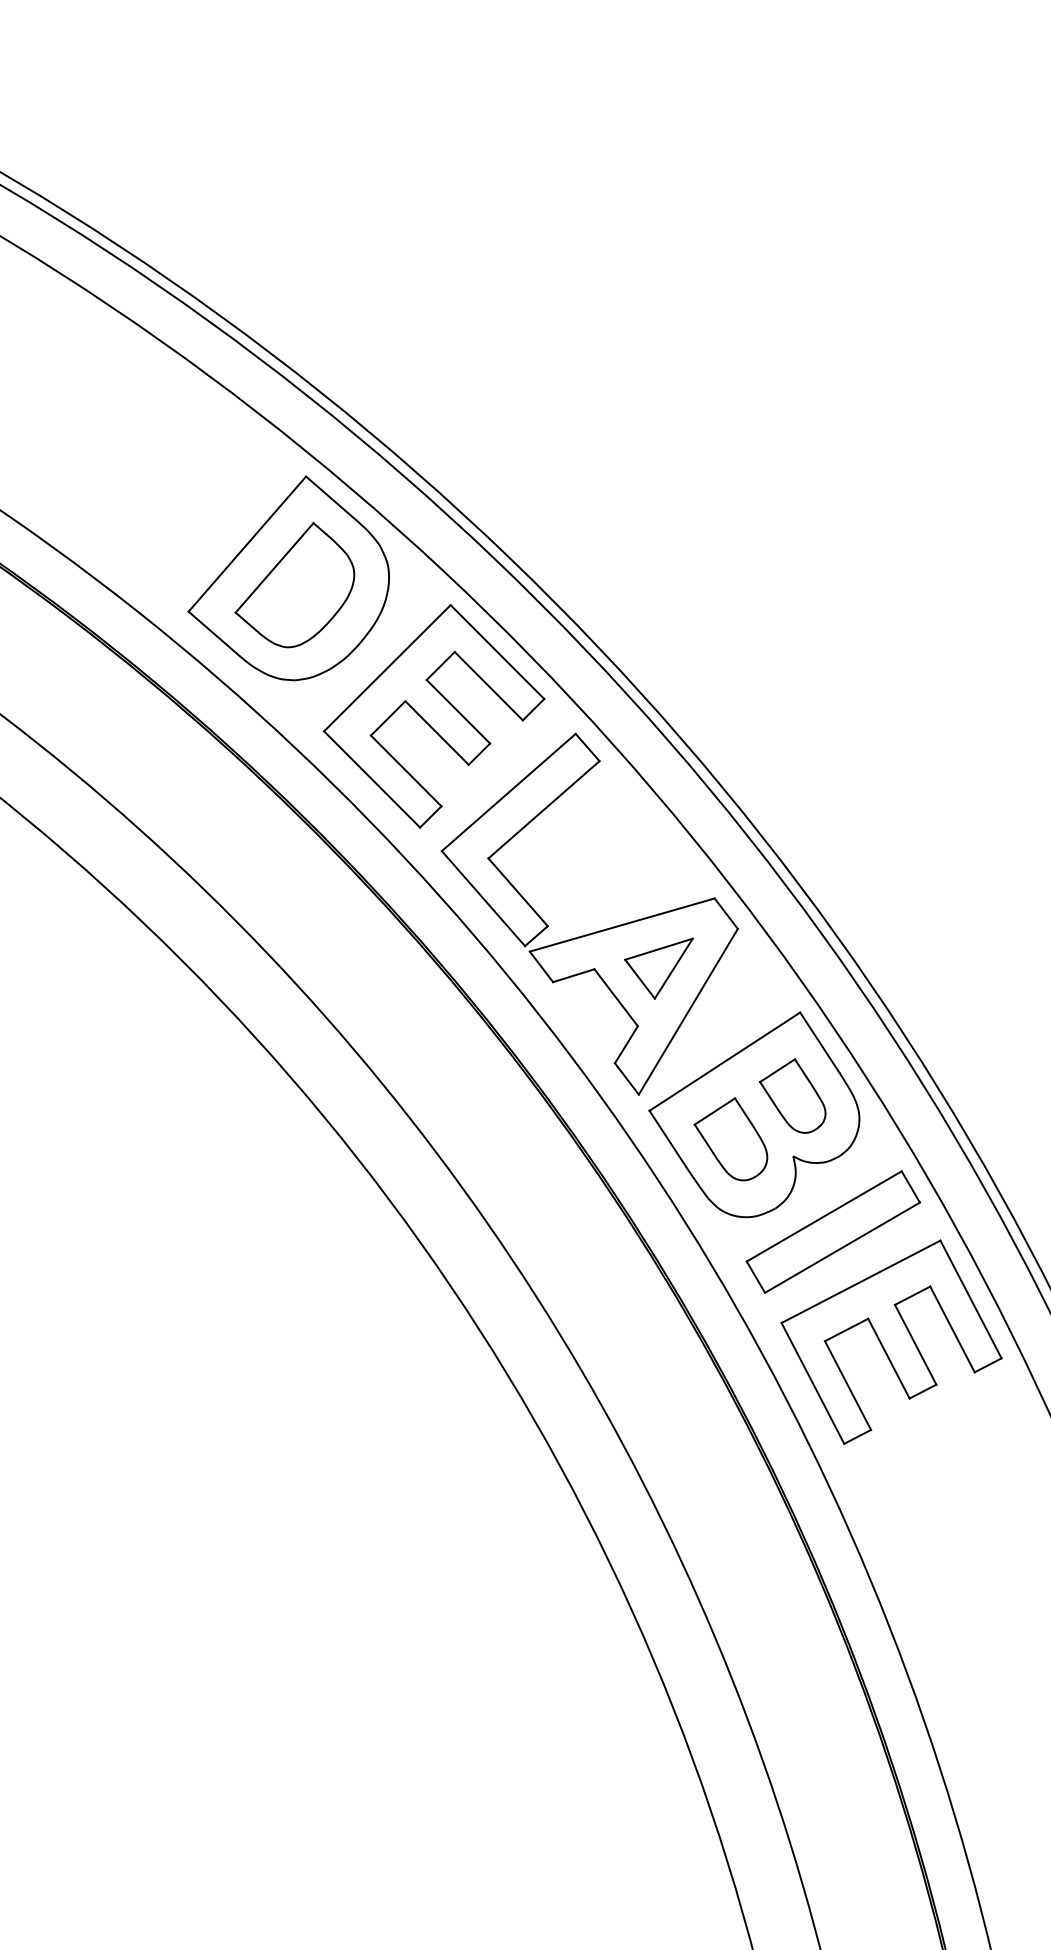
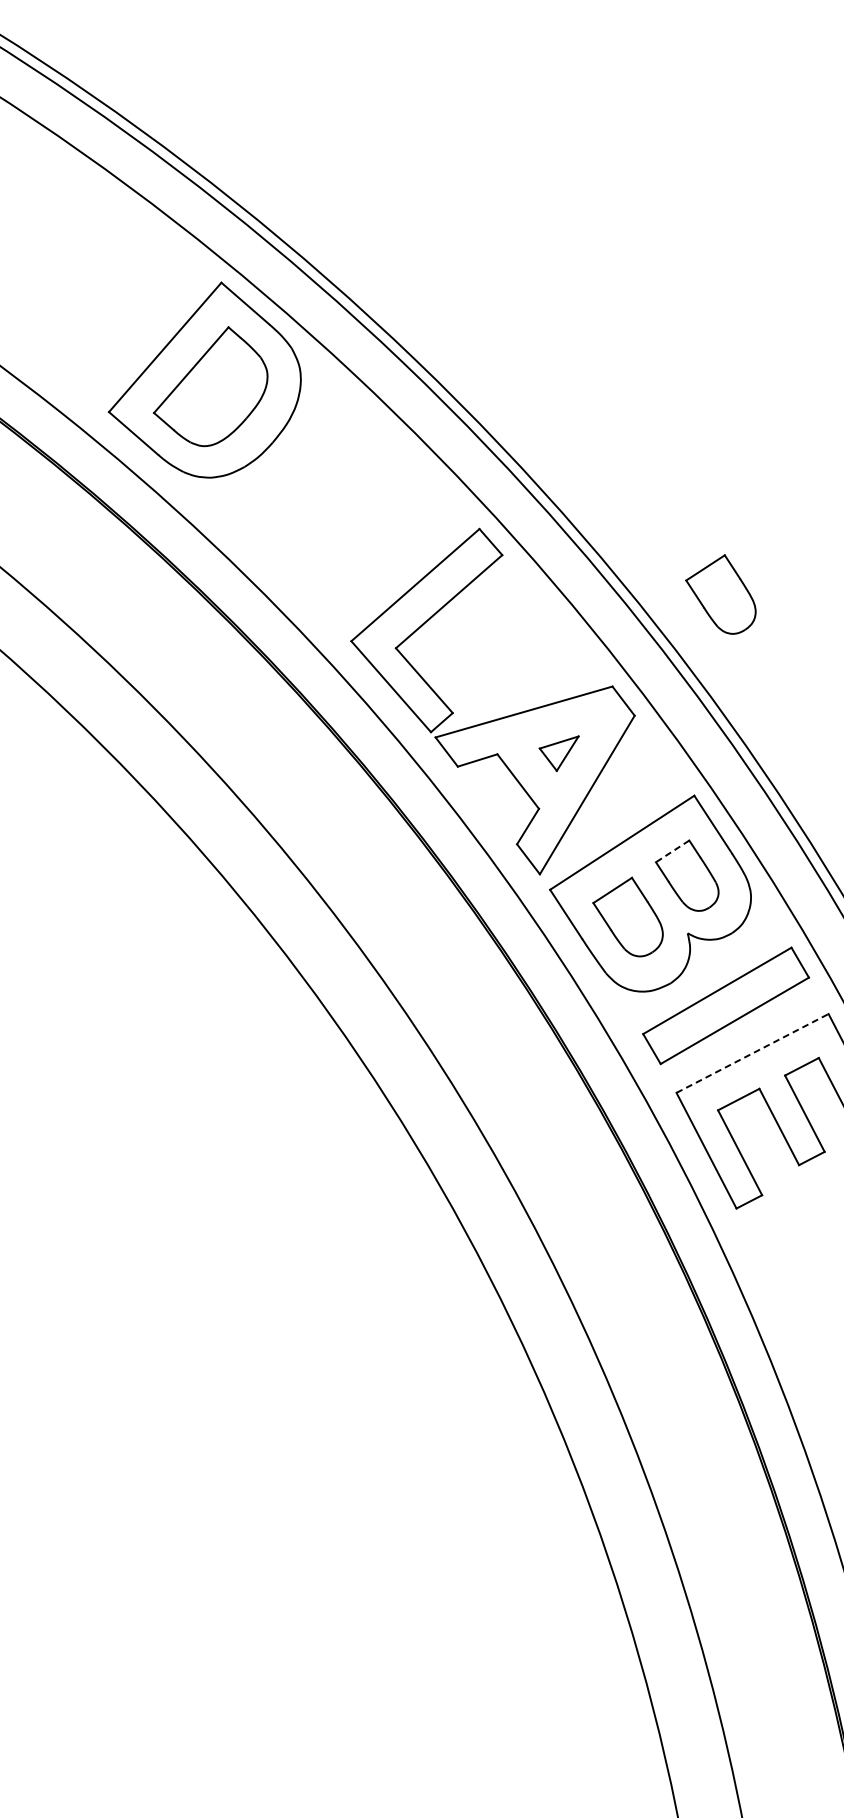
part: (434, 716) -> (344, 512), removed
part: (827, 802) -> (720, 594), added
part: (658, 968) -> (558, 753), size x0.6
line: (777, 1070) -> (672, 851), solid -> dashed
line: (861, 1281) -> (753, 1053), solid -> dashed

